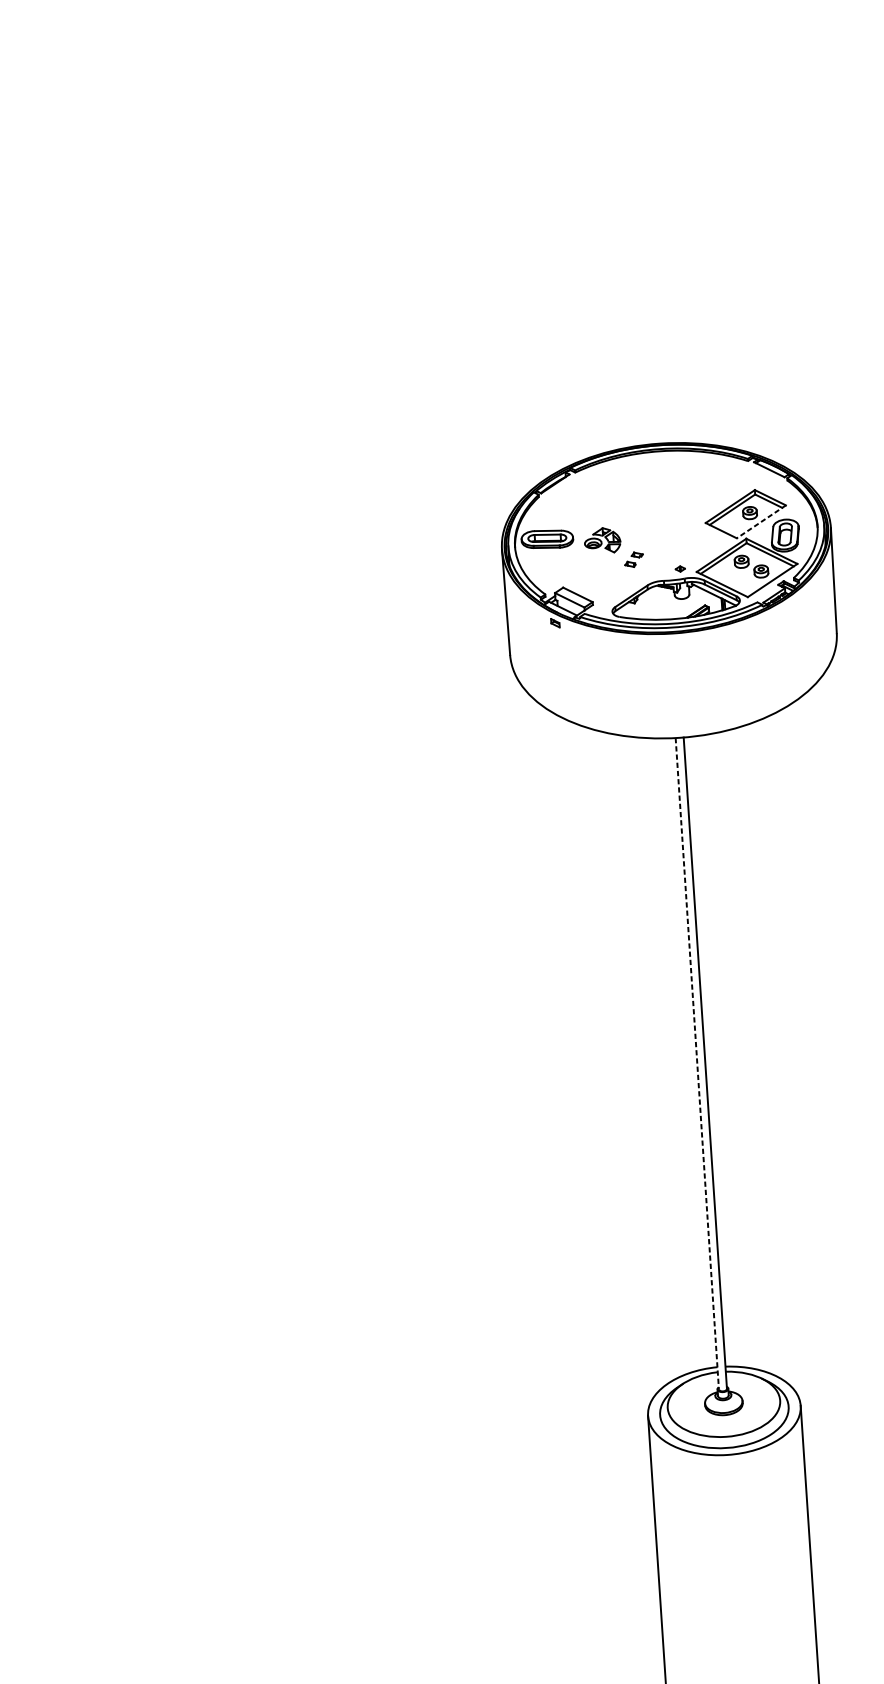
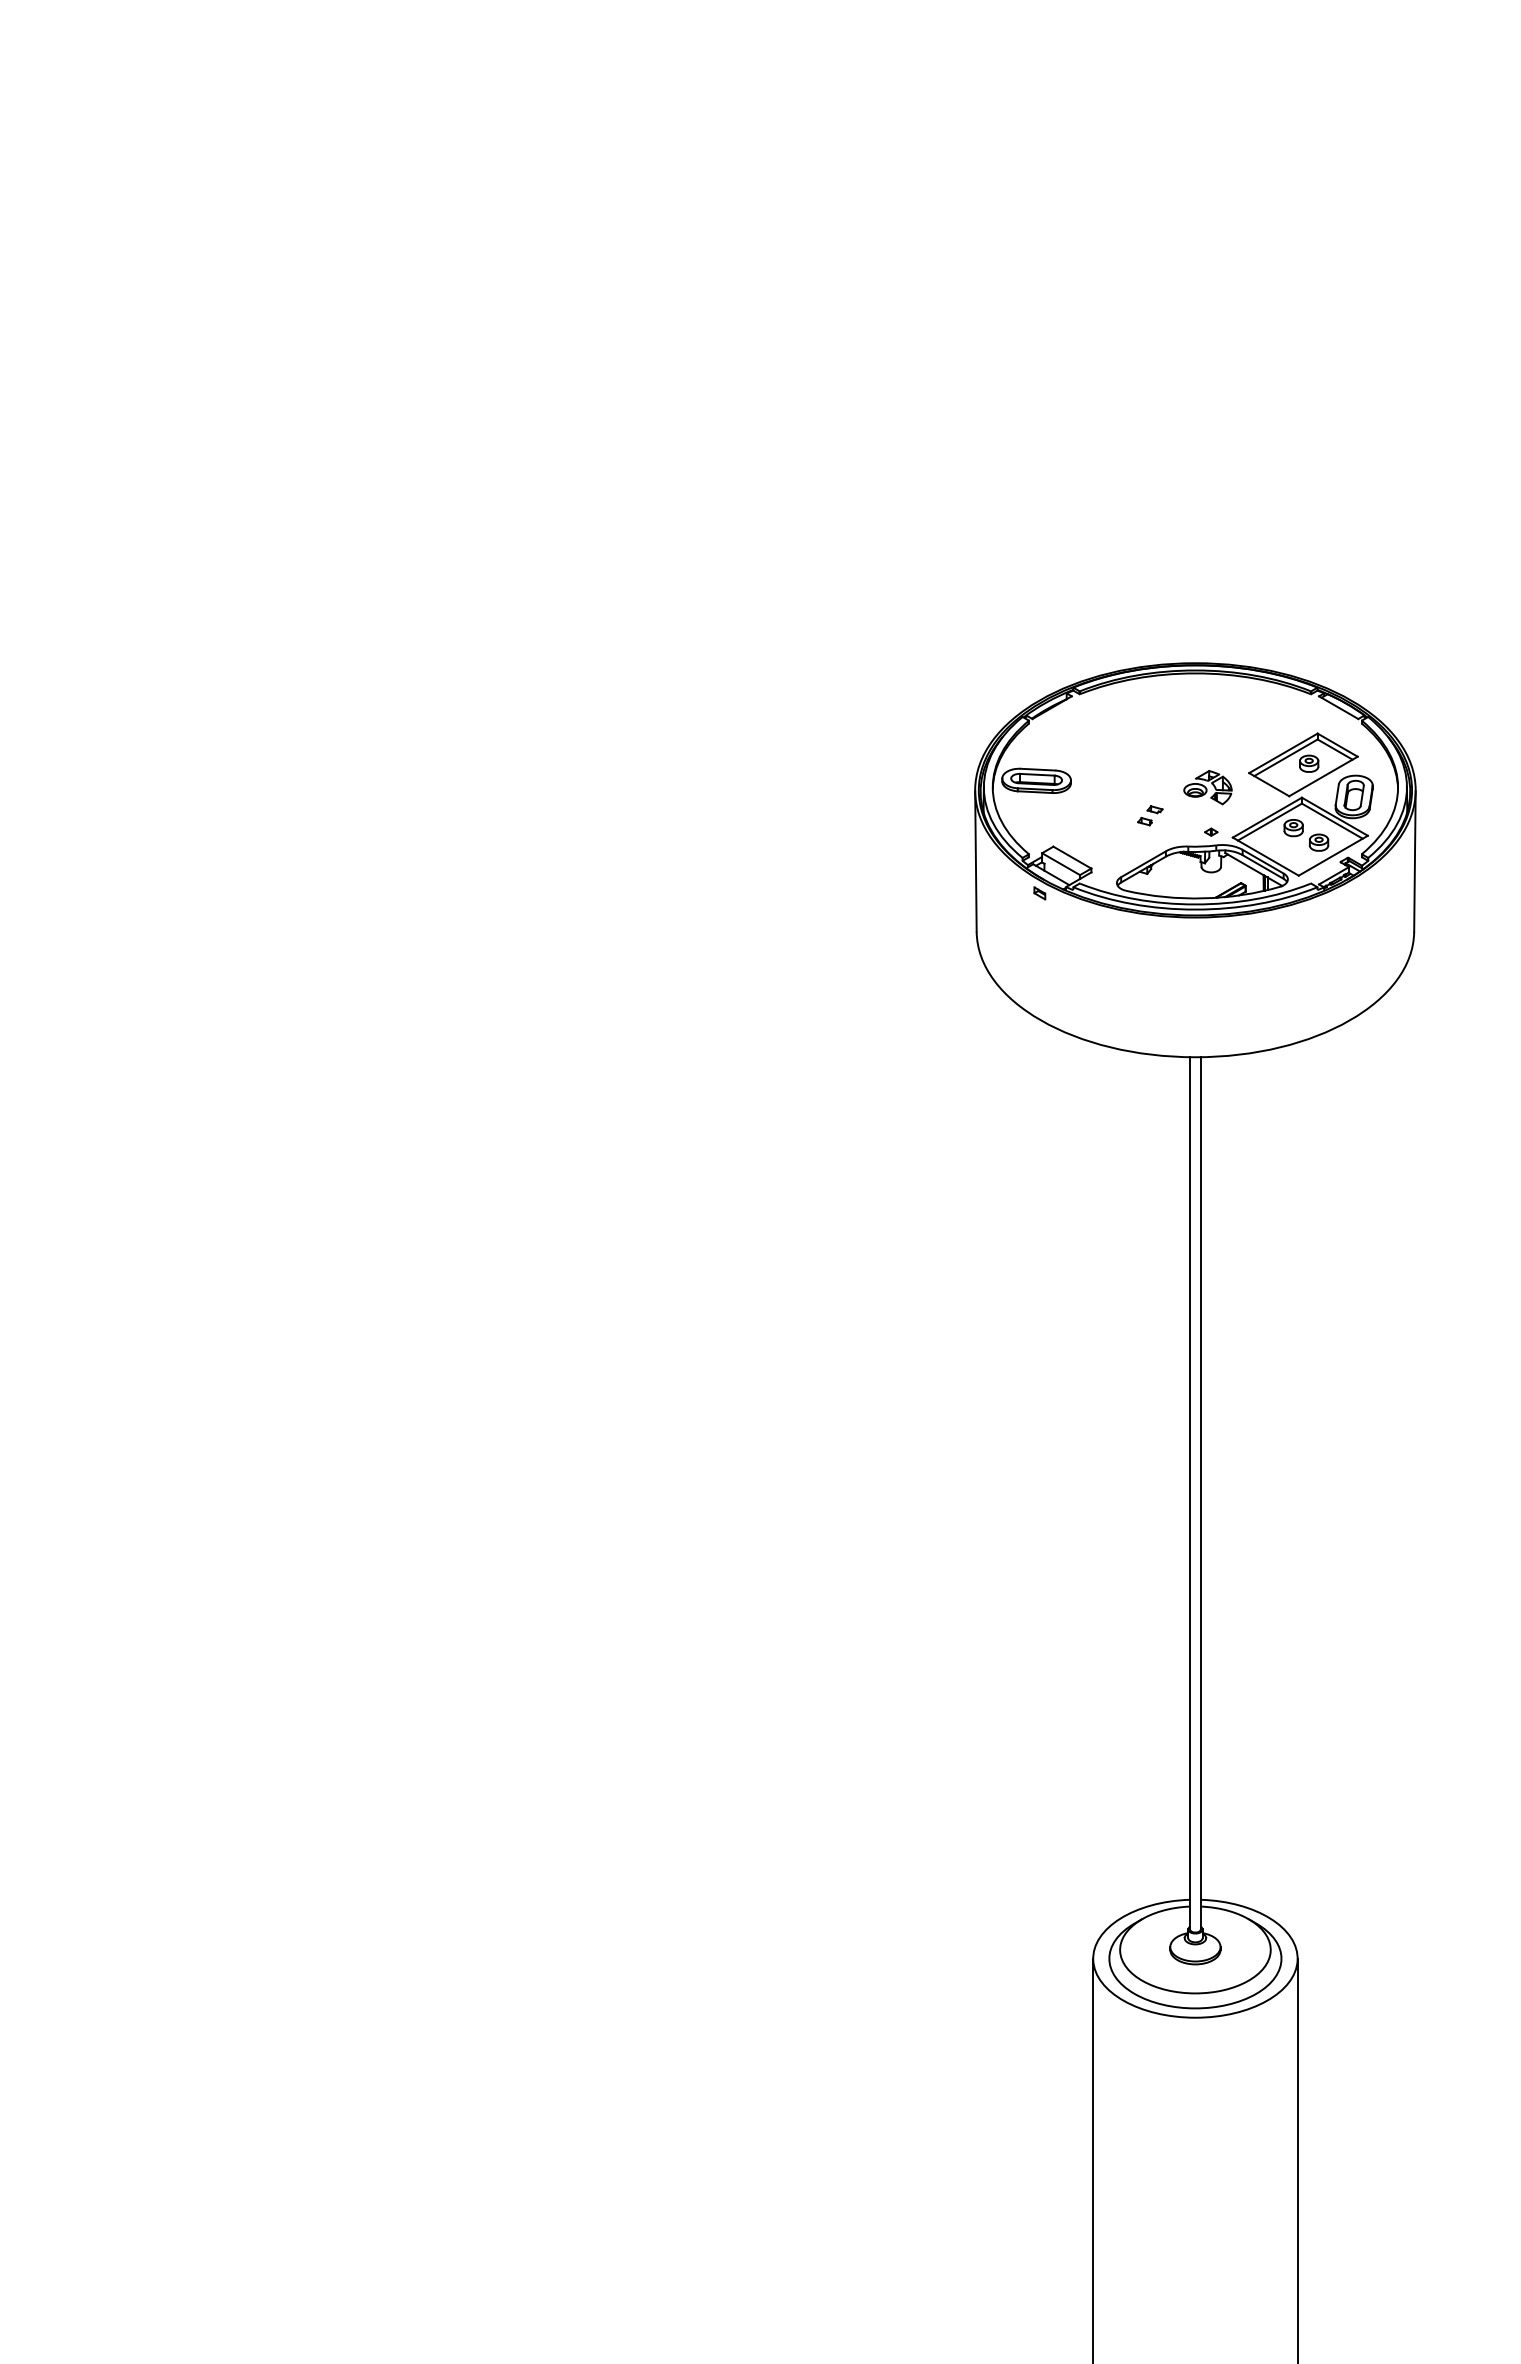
line: (761, 521) -> (1323, 776), dashed -> solid
part: (602, 540) -> (1207, 787), moved
line: (697, 1063) -> (1190, 1493), dashed -> solid

